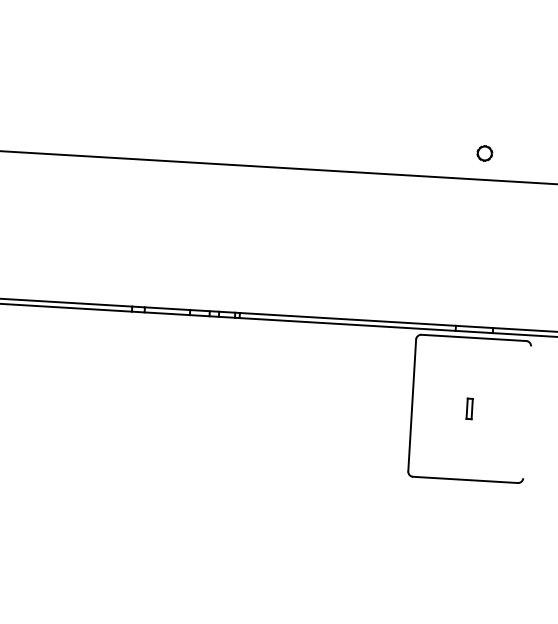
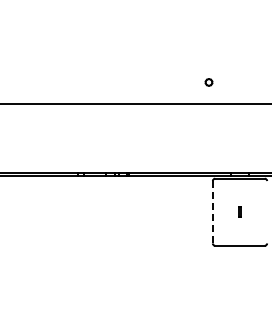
part: (483, 153) -> (208, 82), moved
line: (411, 405) -> (212, 212), solid -> dashed

